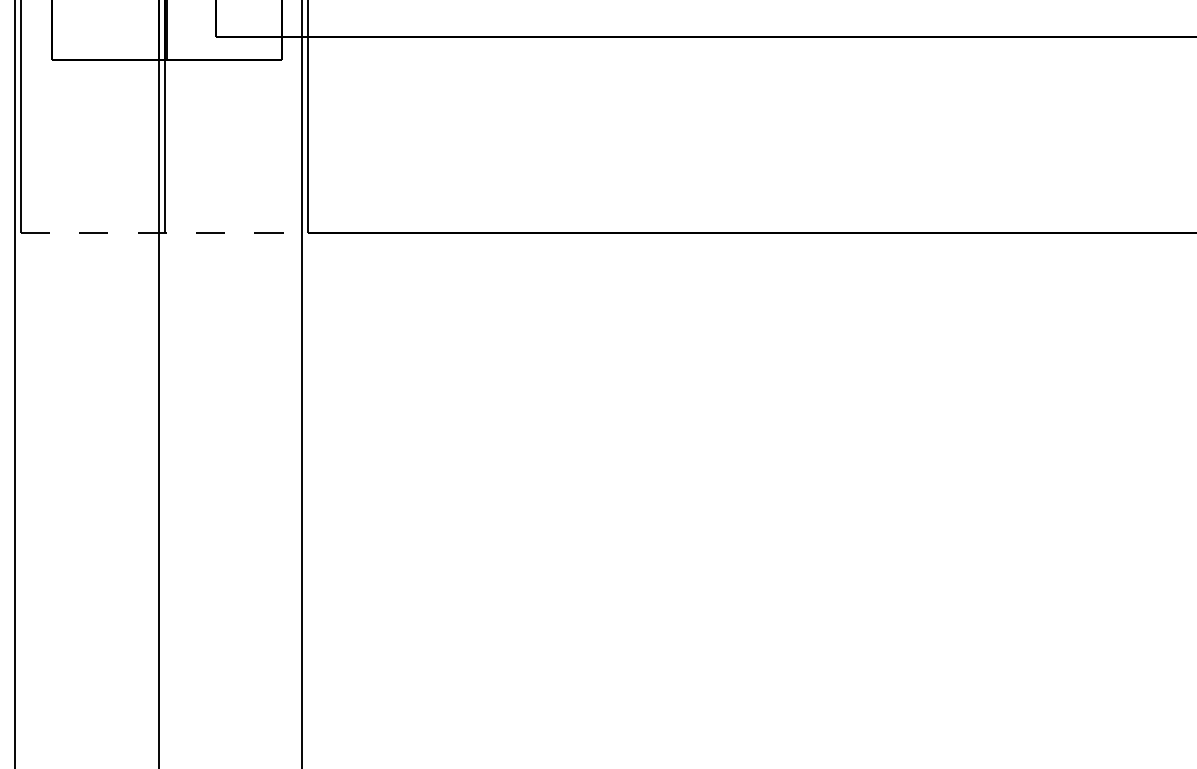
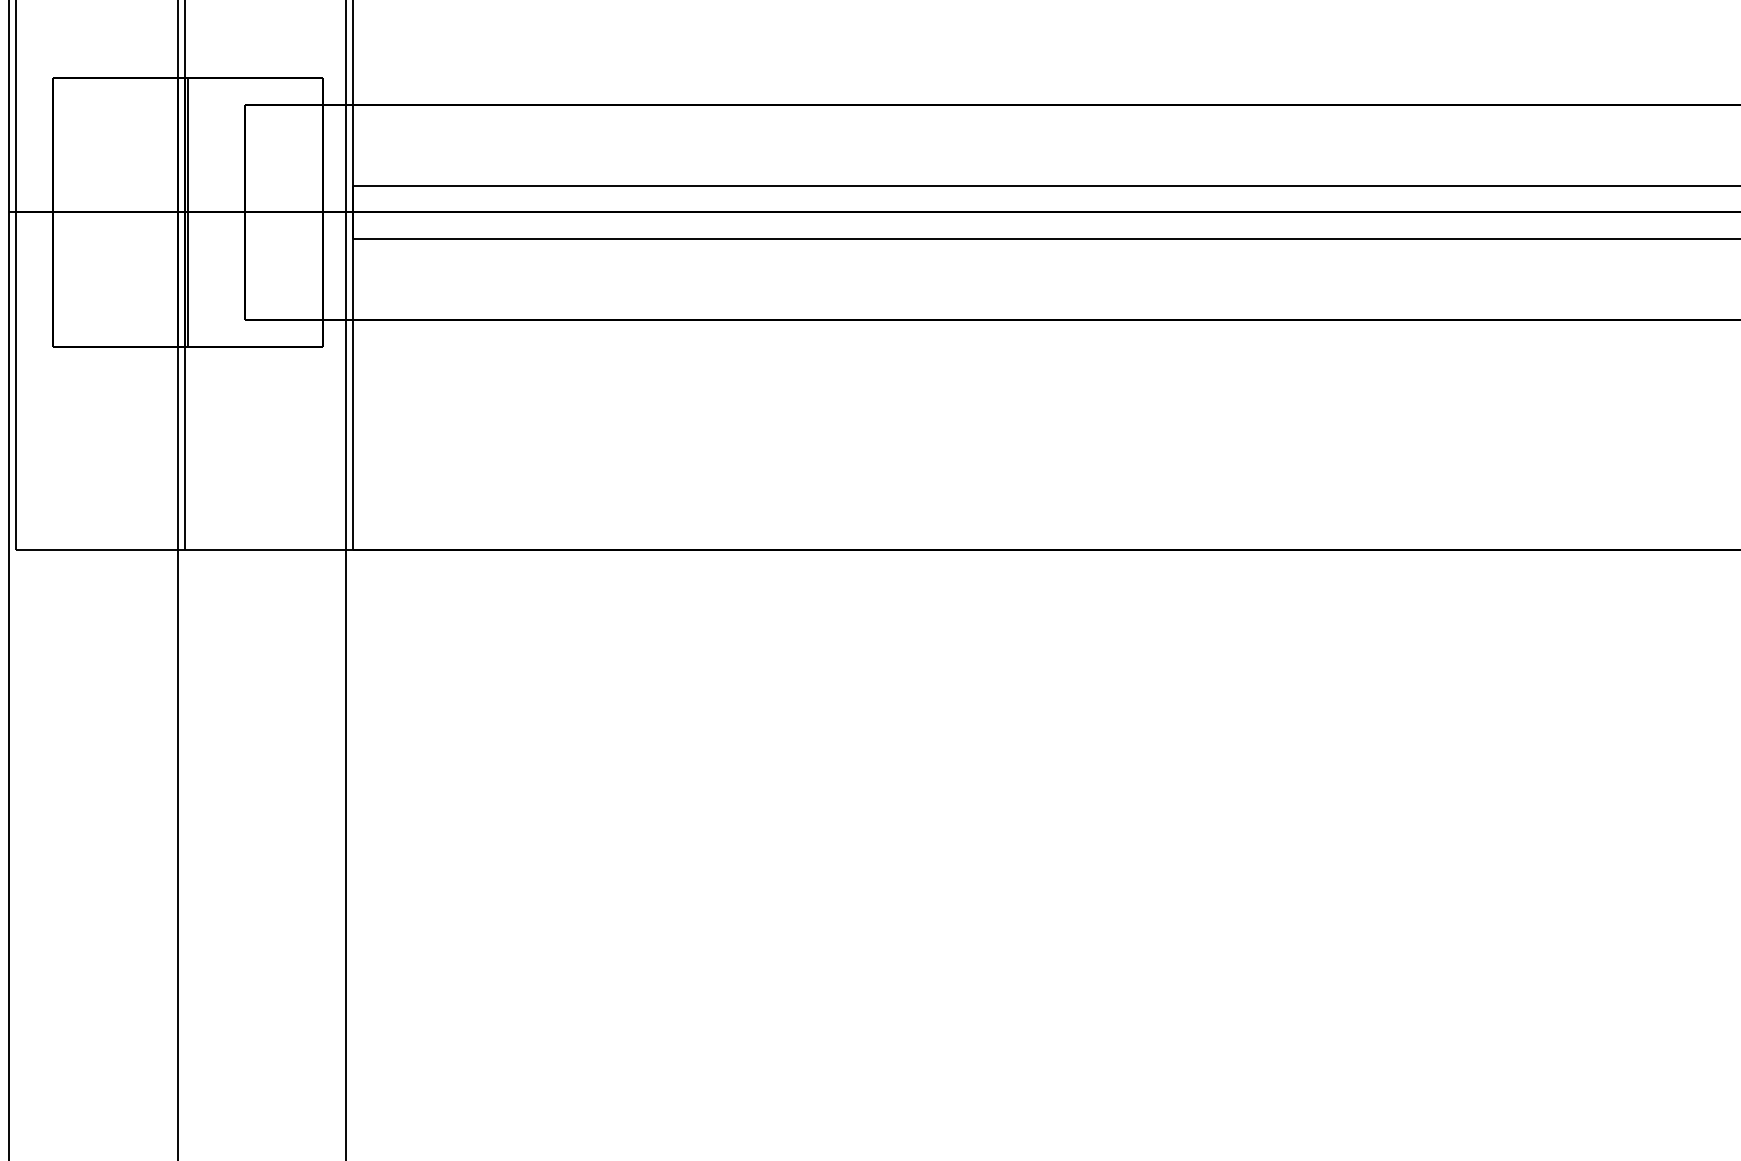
line: (164, 232) -> (184, 549), dashed -> solid

